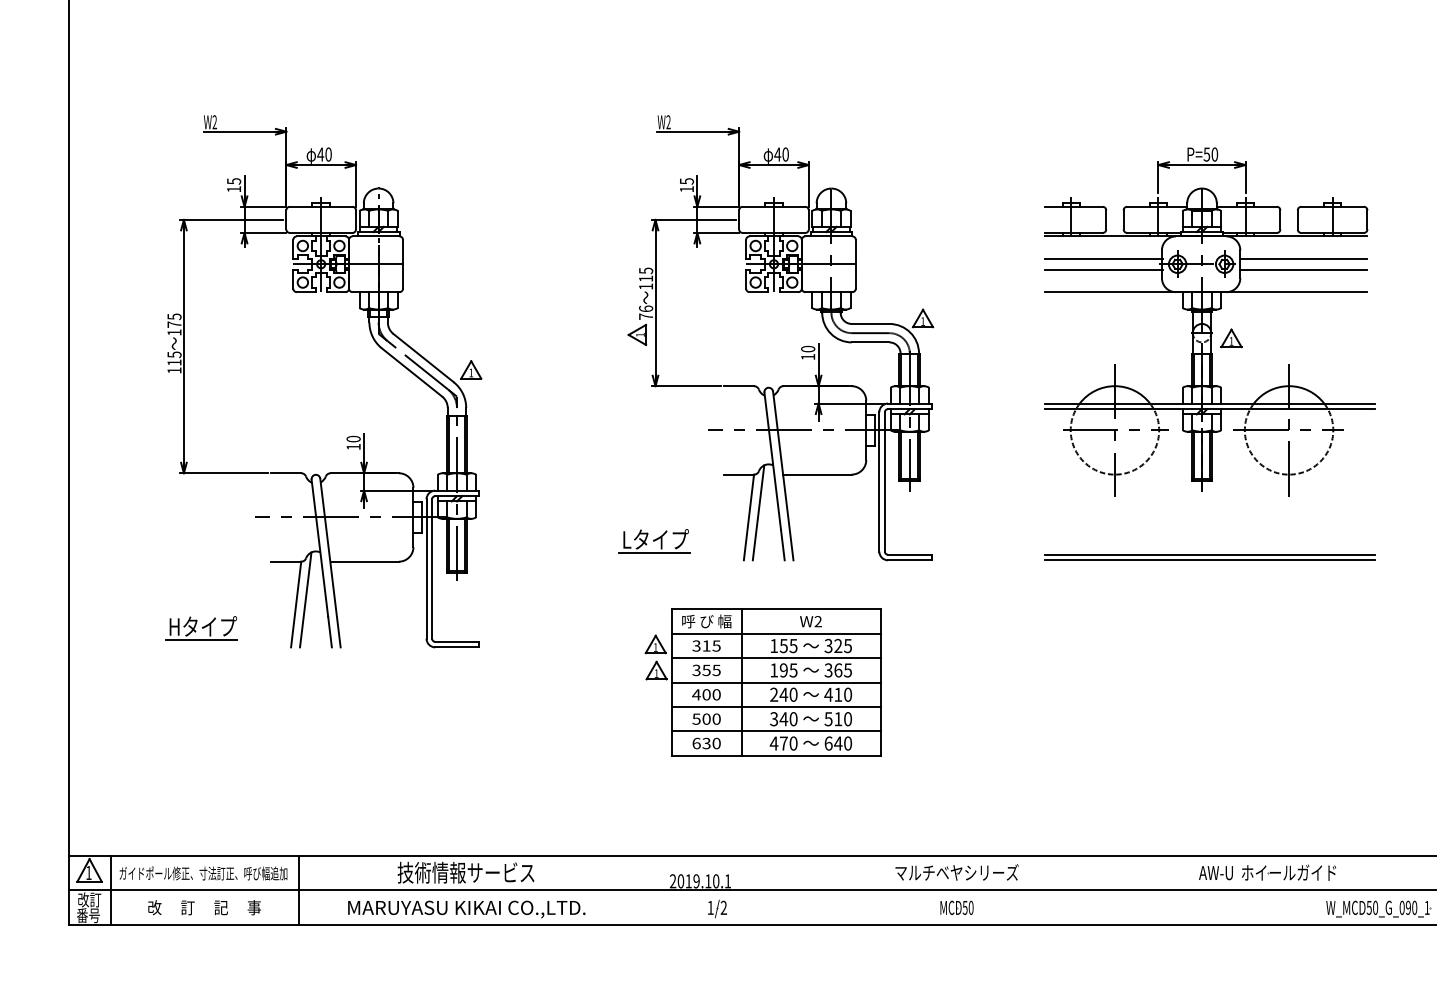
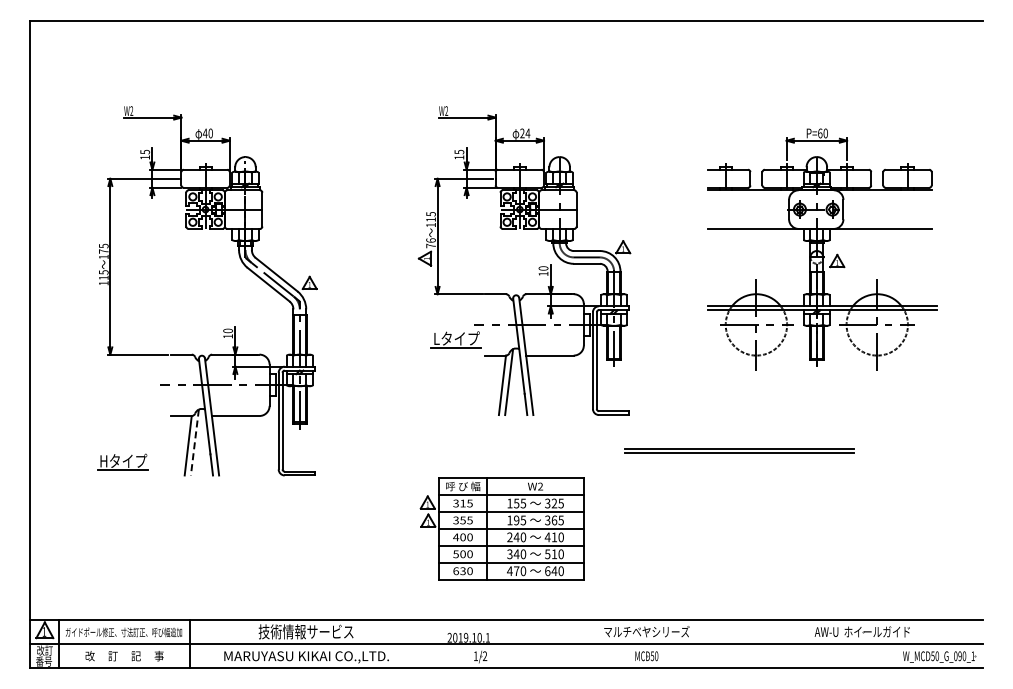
text: (782, 154) -> (525, 133), 40 -> 24
text: (1207, 154) -> (820, 133), P=50 -> P=60
line: (1103, 258) -> (748, 205), removed
line: (1303, 258) -> (887, 205), removed
line: (1103, 269) -> (748, 213), removed
line: (1303, 269) -> (887, 213), removed
part: (653, 540) -> (455, 339), moved
part: (1210, 556) -> (739, 450), moved
line: (305, 601) -> (194, 443), solid -> dashed
part: (761, 682) -> (501, 528), moved

